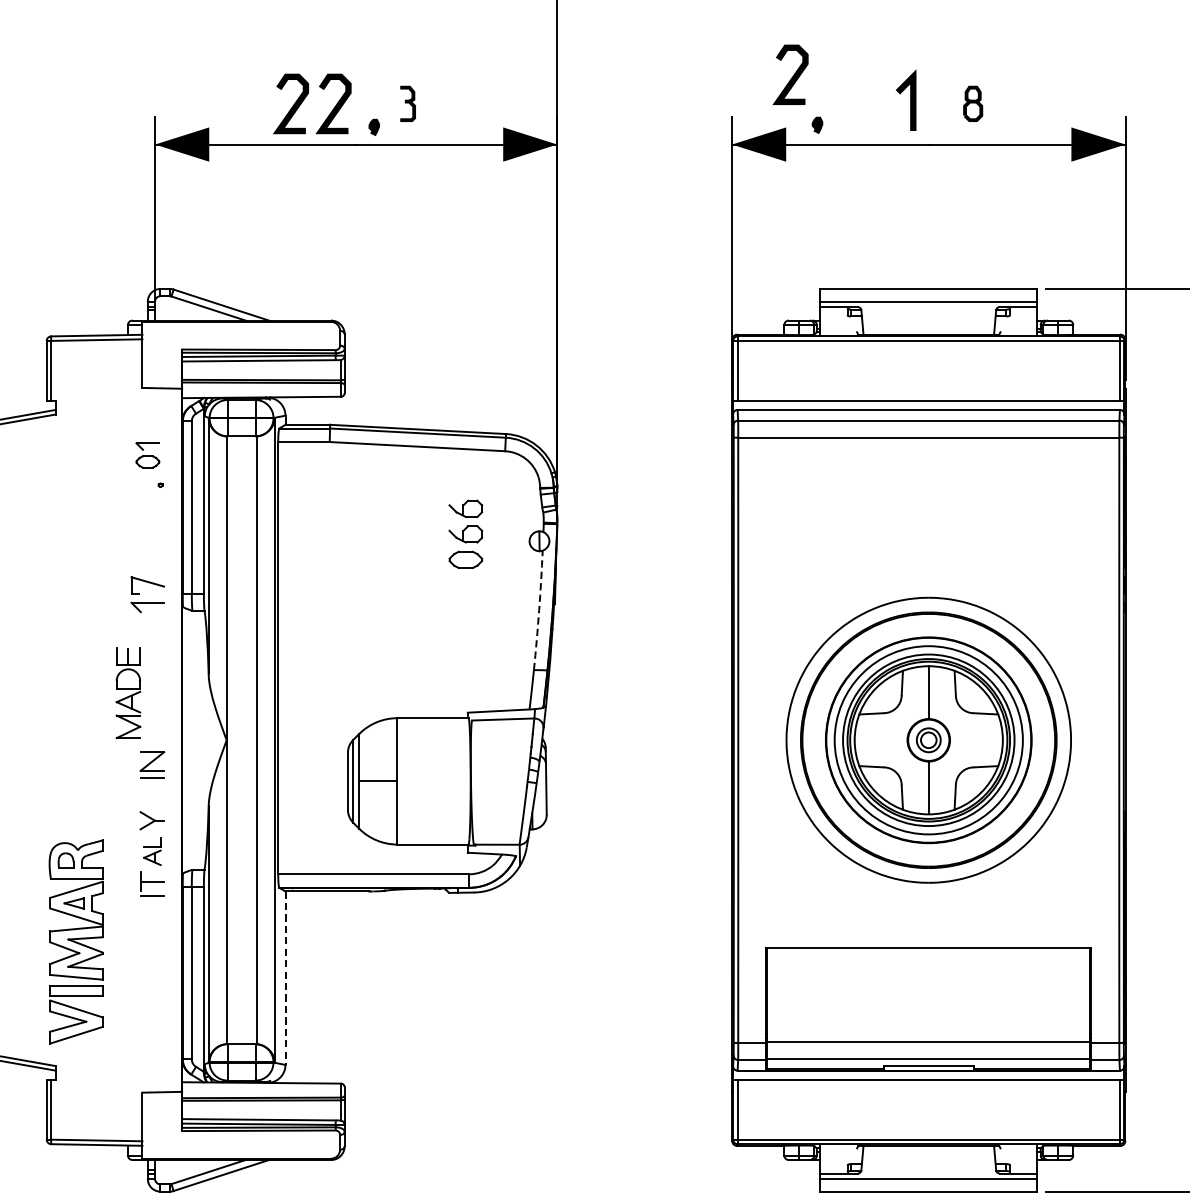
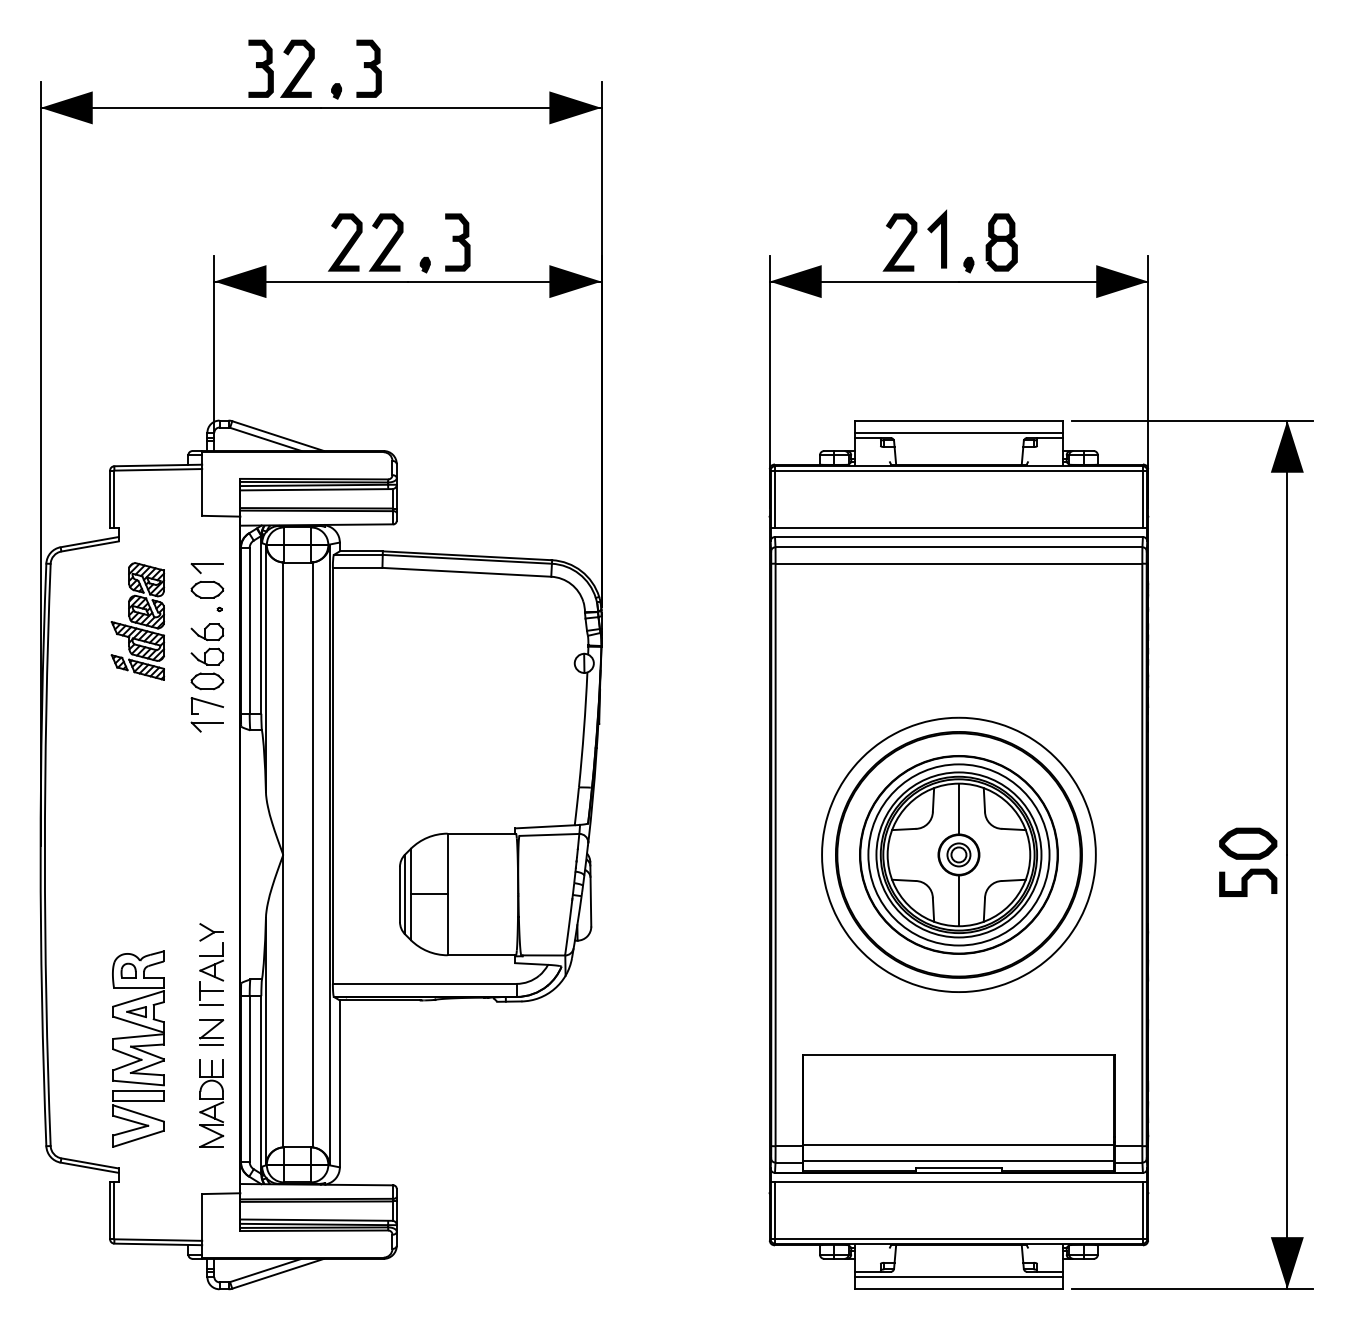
curve: (792, 76) -> (901, 244), moved
part: (407, 103) -> (457, 242), size x1.67
part: (972, 103) -> (1001, 242), size x1.67
part: (817, 124) -> (968, 264), moved
part: (147, 455) -> (207, 580), size x1.43
part: (75, 497) -> (137, 621), added
part: (465, 534) -> (207, 656), moved
arc: (538, 610) -> (583, 730), dashed -> solid
part: (128, 693) -> (211, 1103), moved
part: (152, 764) -> (211, 1032), moved
part: (152, 851) -> (211, 961), size x1.43
line: (285, 978) -> (339, 1084), dashed -> solid

